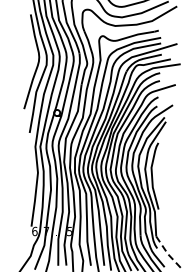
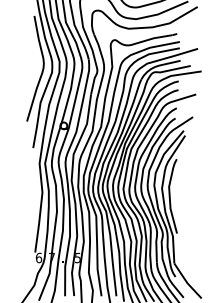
line: (167, 253) -> (186, 282), dashed -> solid

